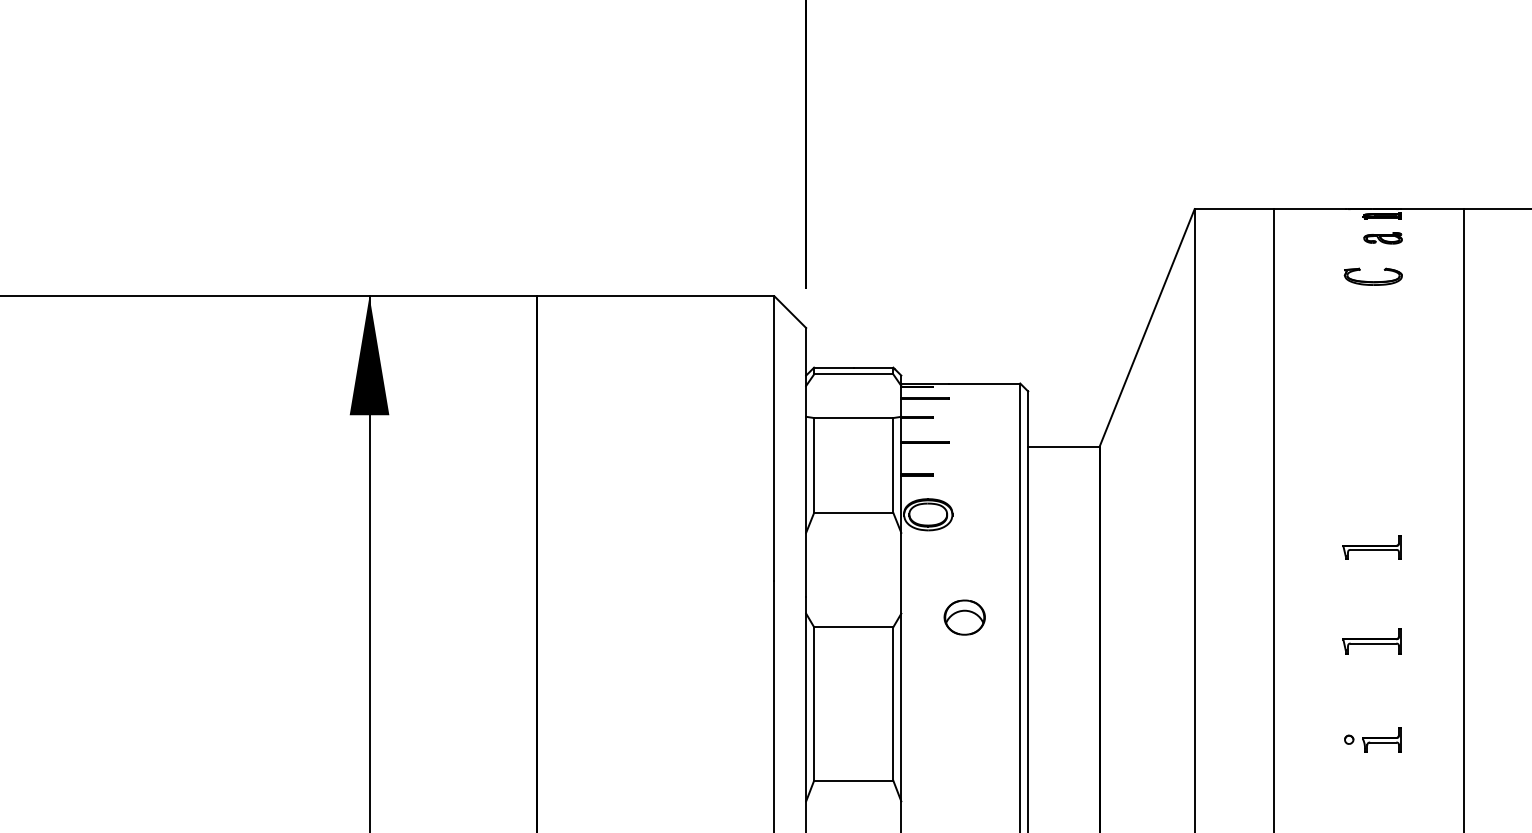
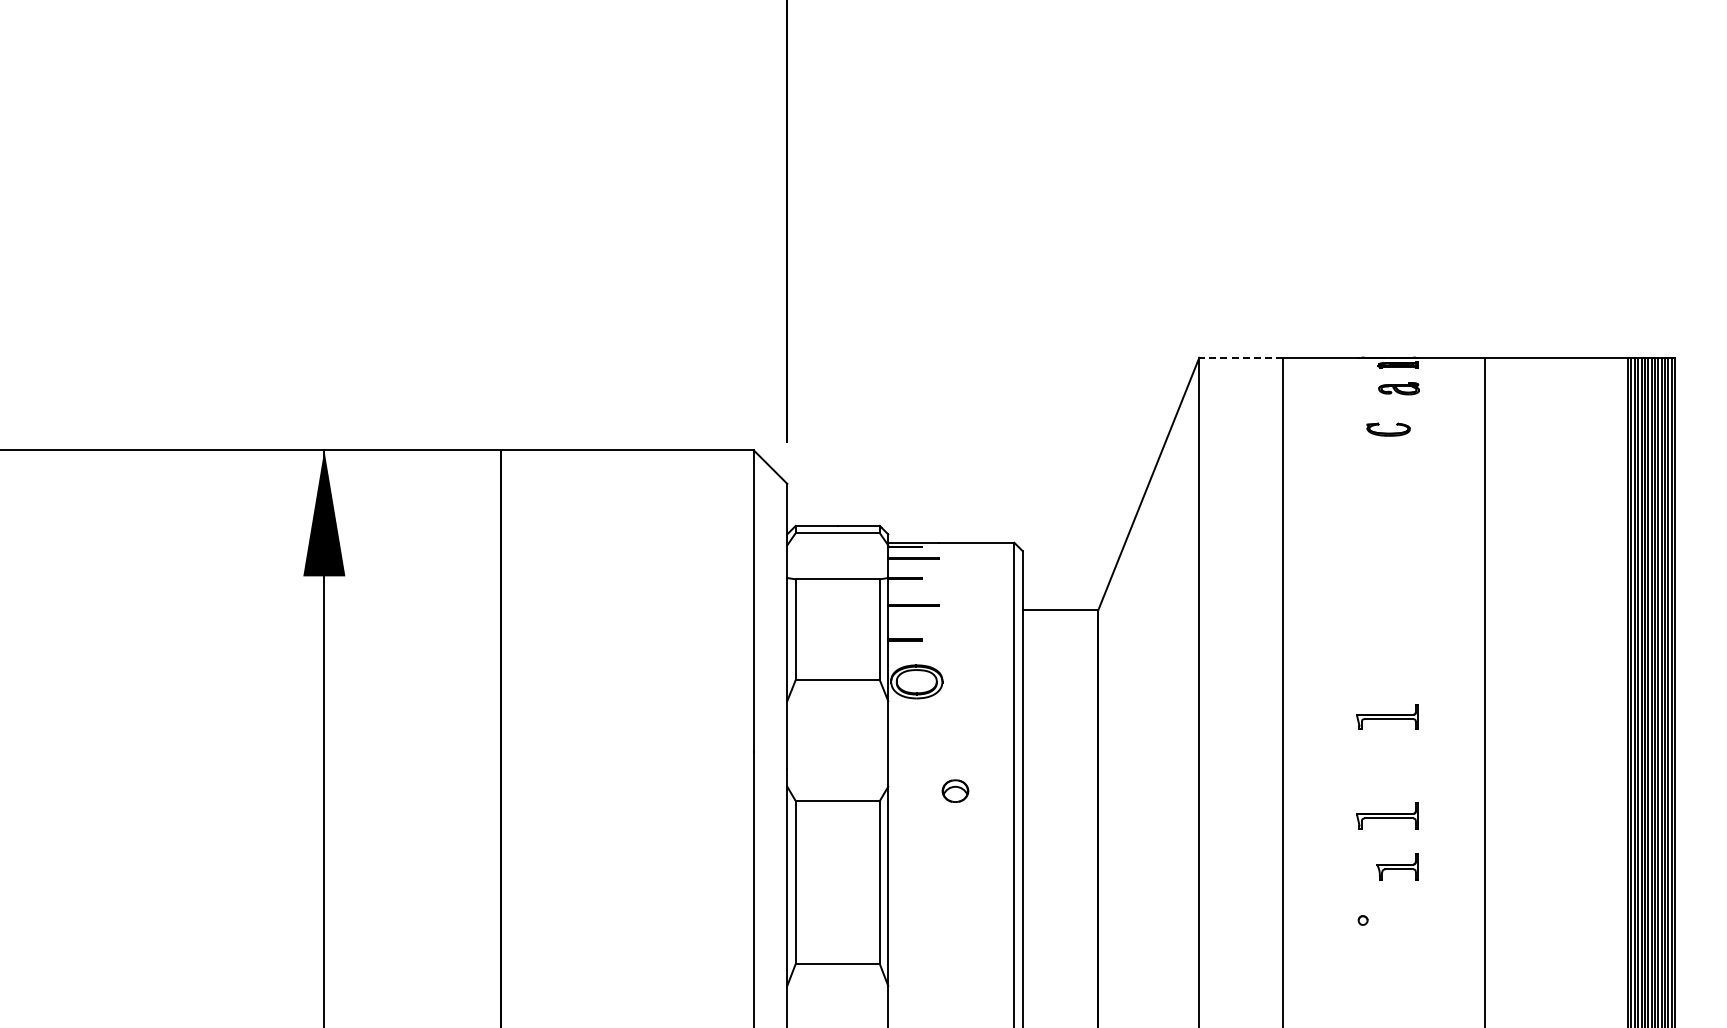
line: (1233, 208) -> (1240, 357), solid -> dashed
part: (1373, 276) -> (1388, 429), size x0.7
part: (964, 618) -> (955, 791), size x0.6
part: (1381, 739) -> (1397, 866), moved

